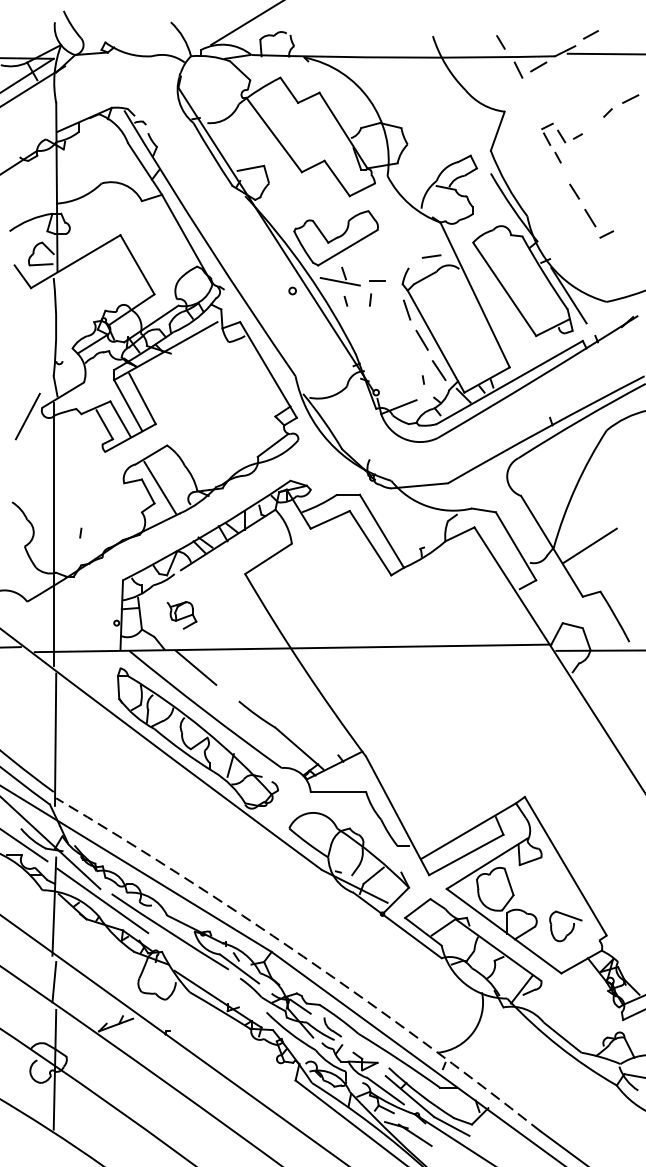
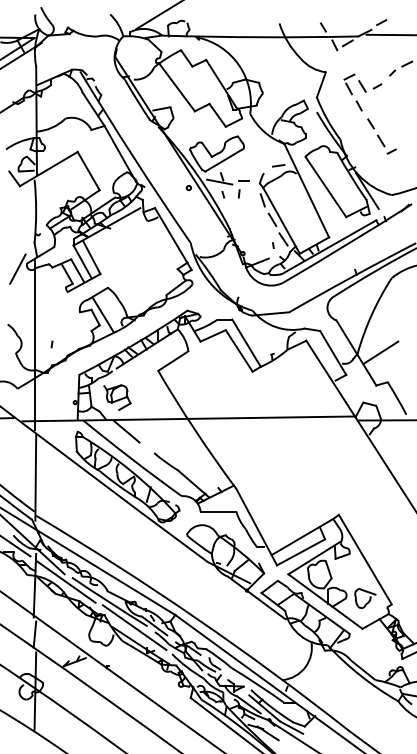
part: (561, 143) -> (362, 92), size x1.43
part: (182, 615) -> (117, 397), size x1.43
arc: (302, 957) -> (195, 618), dashed -> solid
line: (208, 971) -> (134, 627), added

